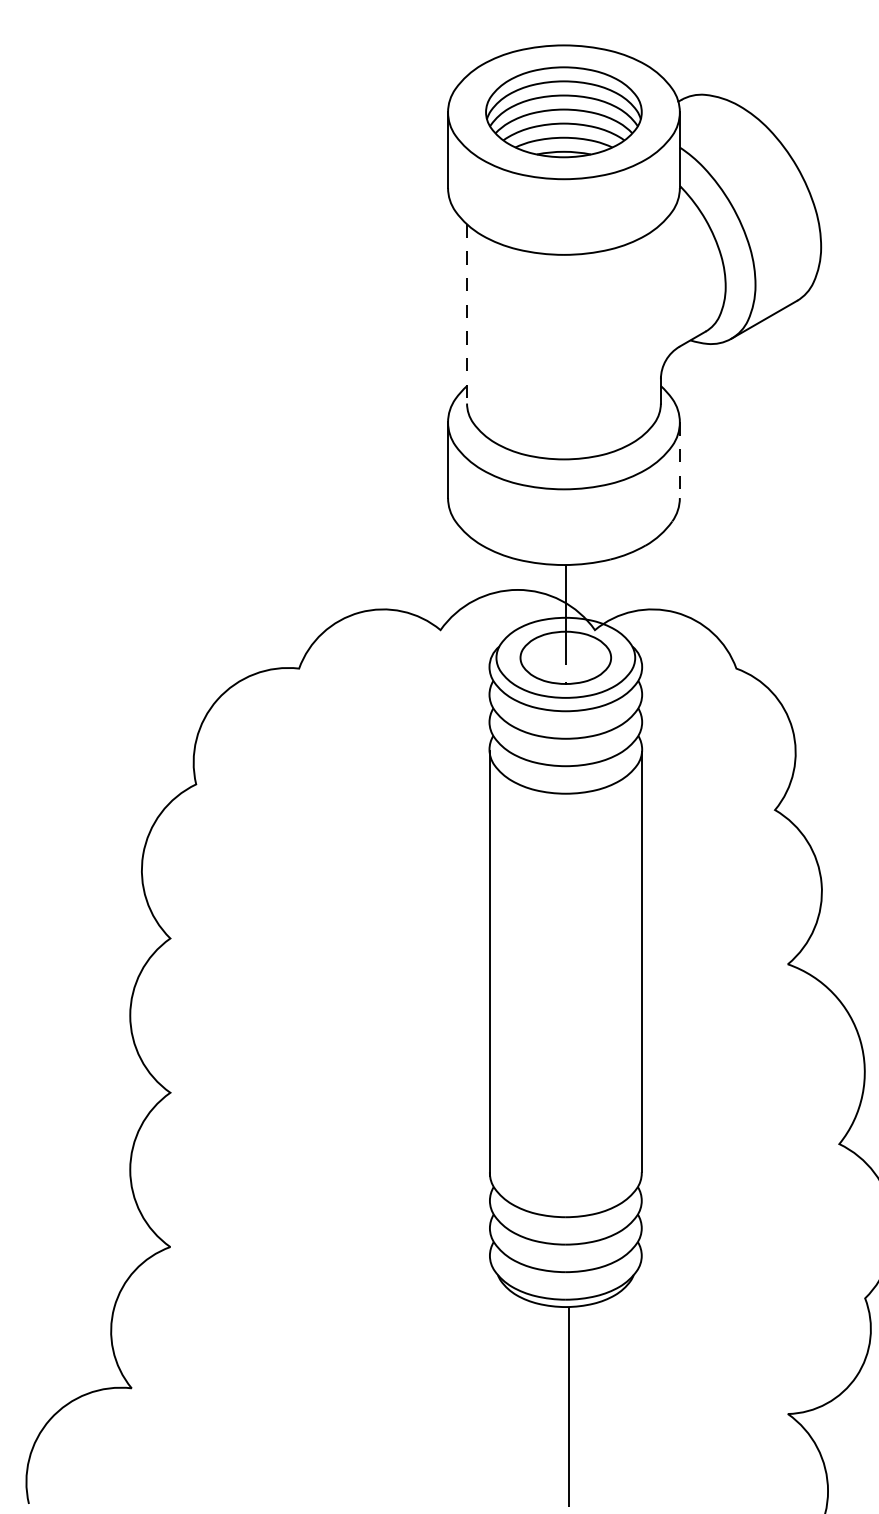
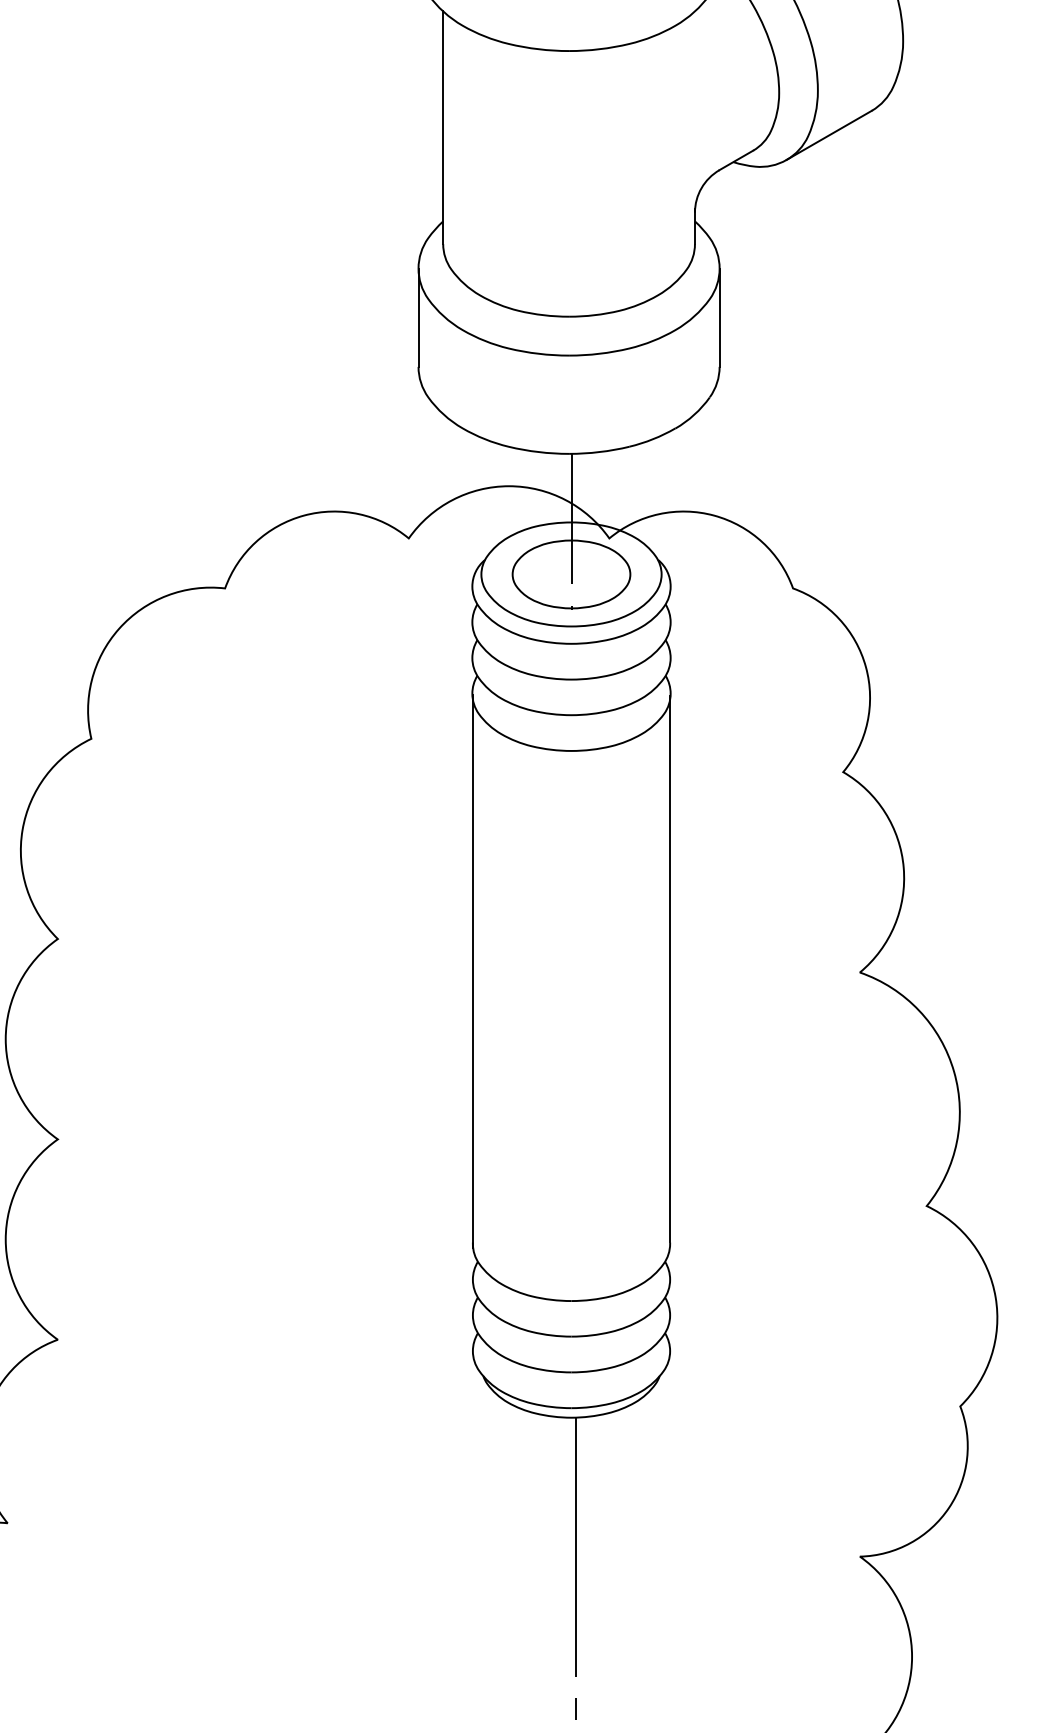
line: (467, 313) -> (443, 127), dashed -> solid
line: (679, 460) -> (719, 318), dashed -> solid

